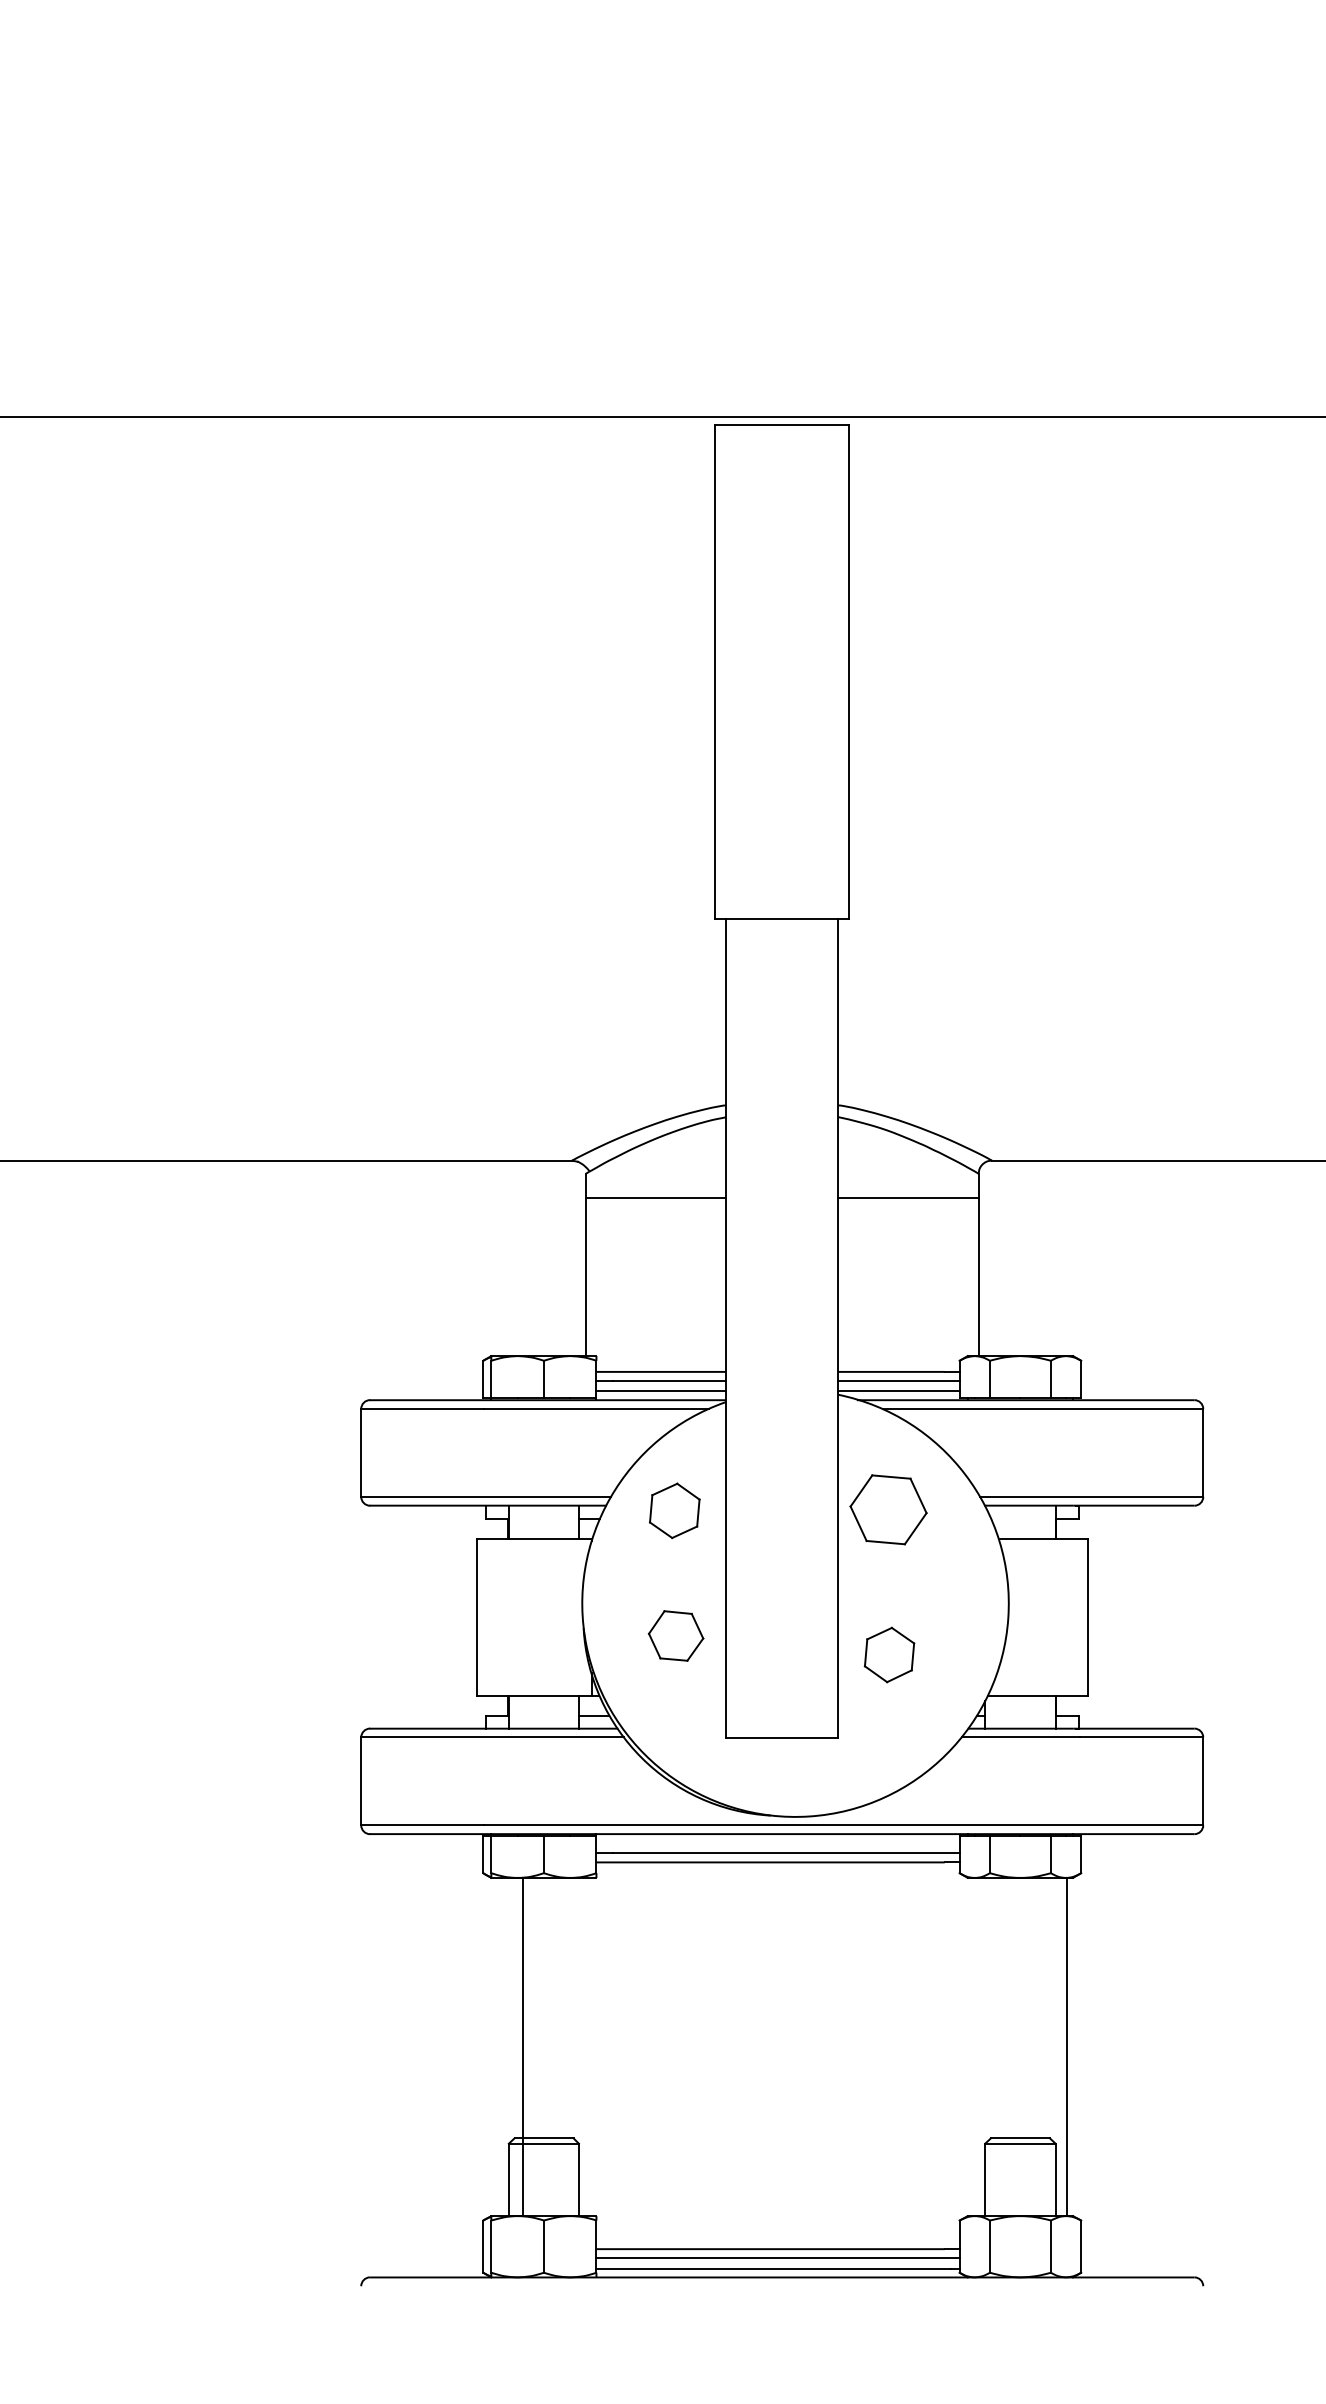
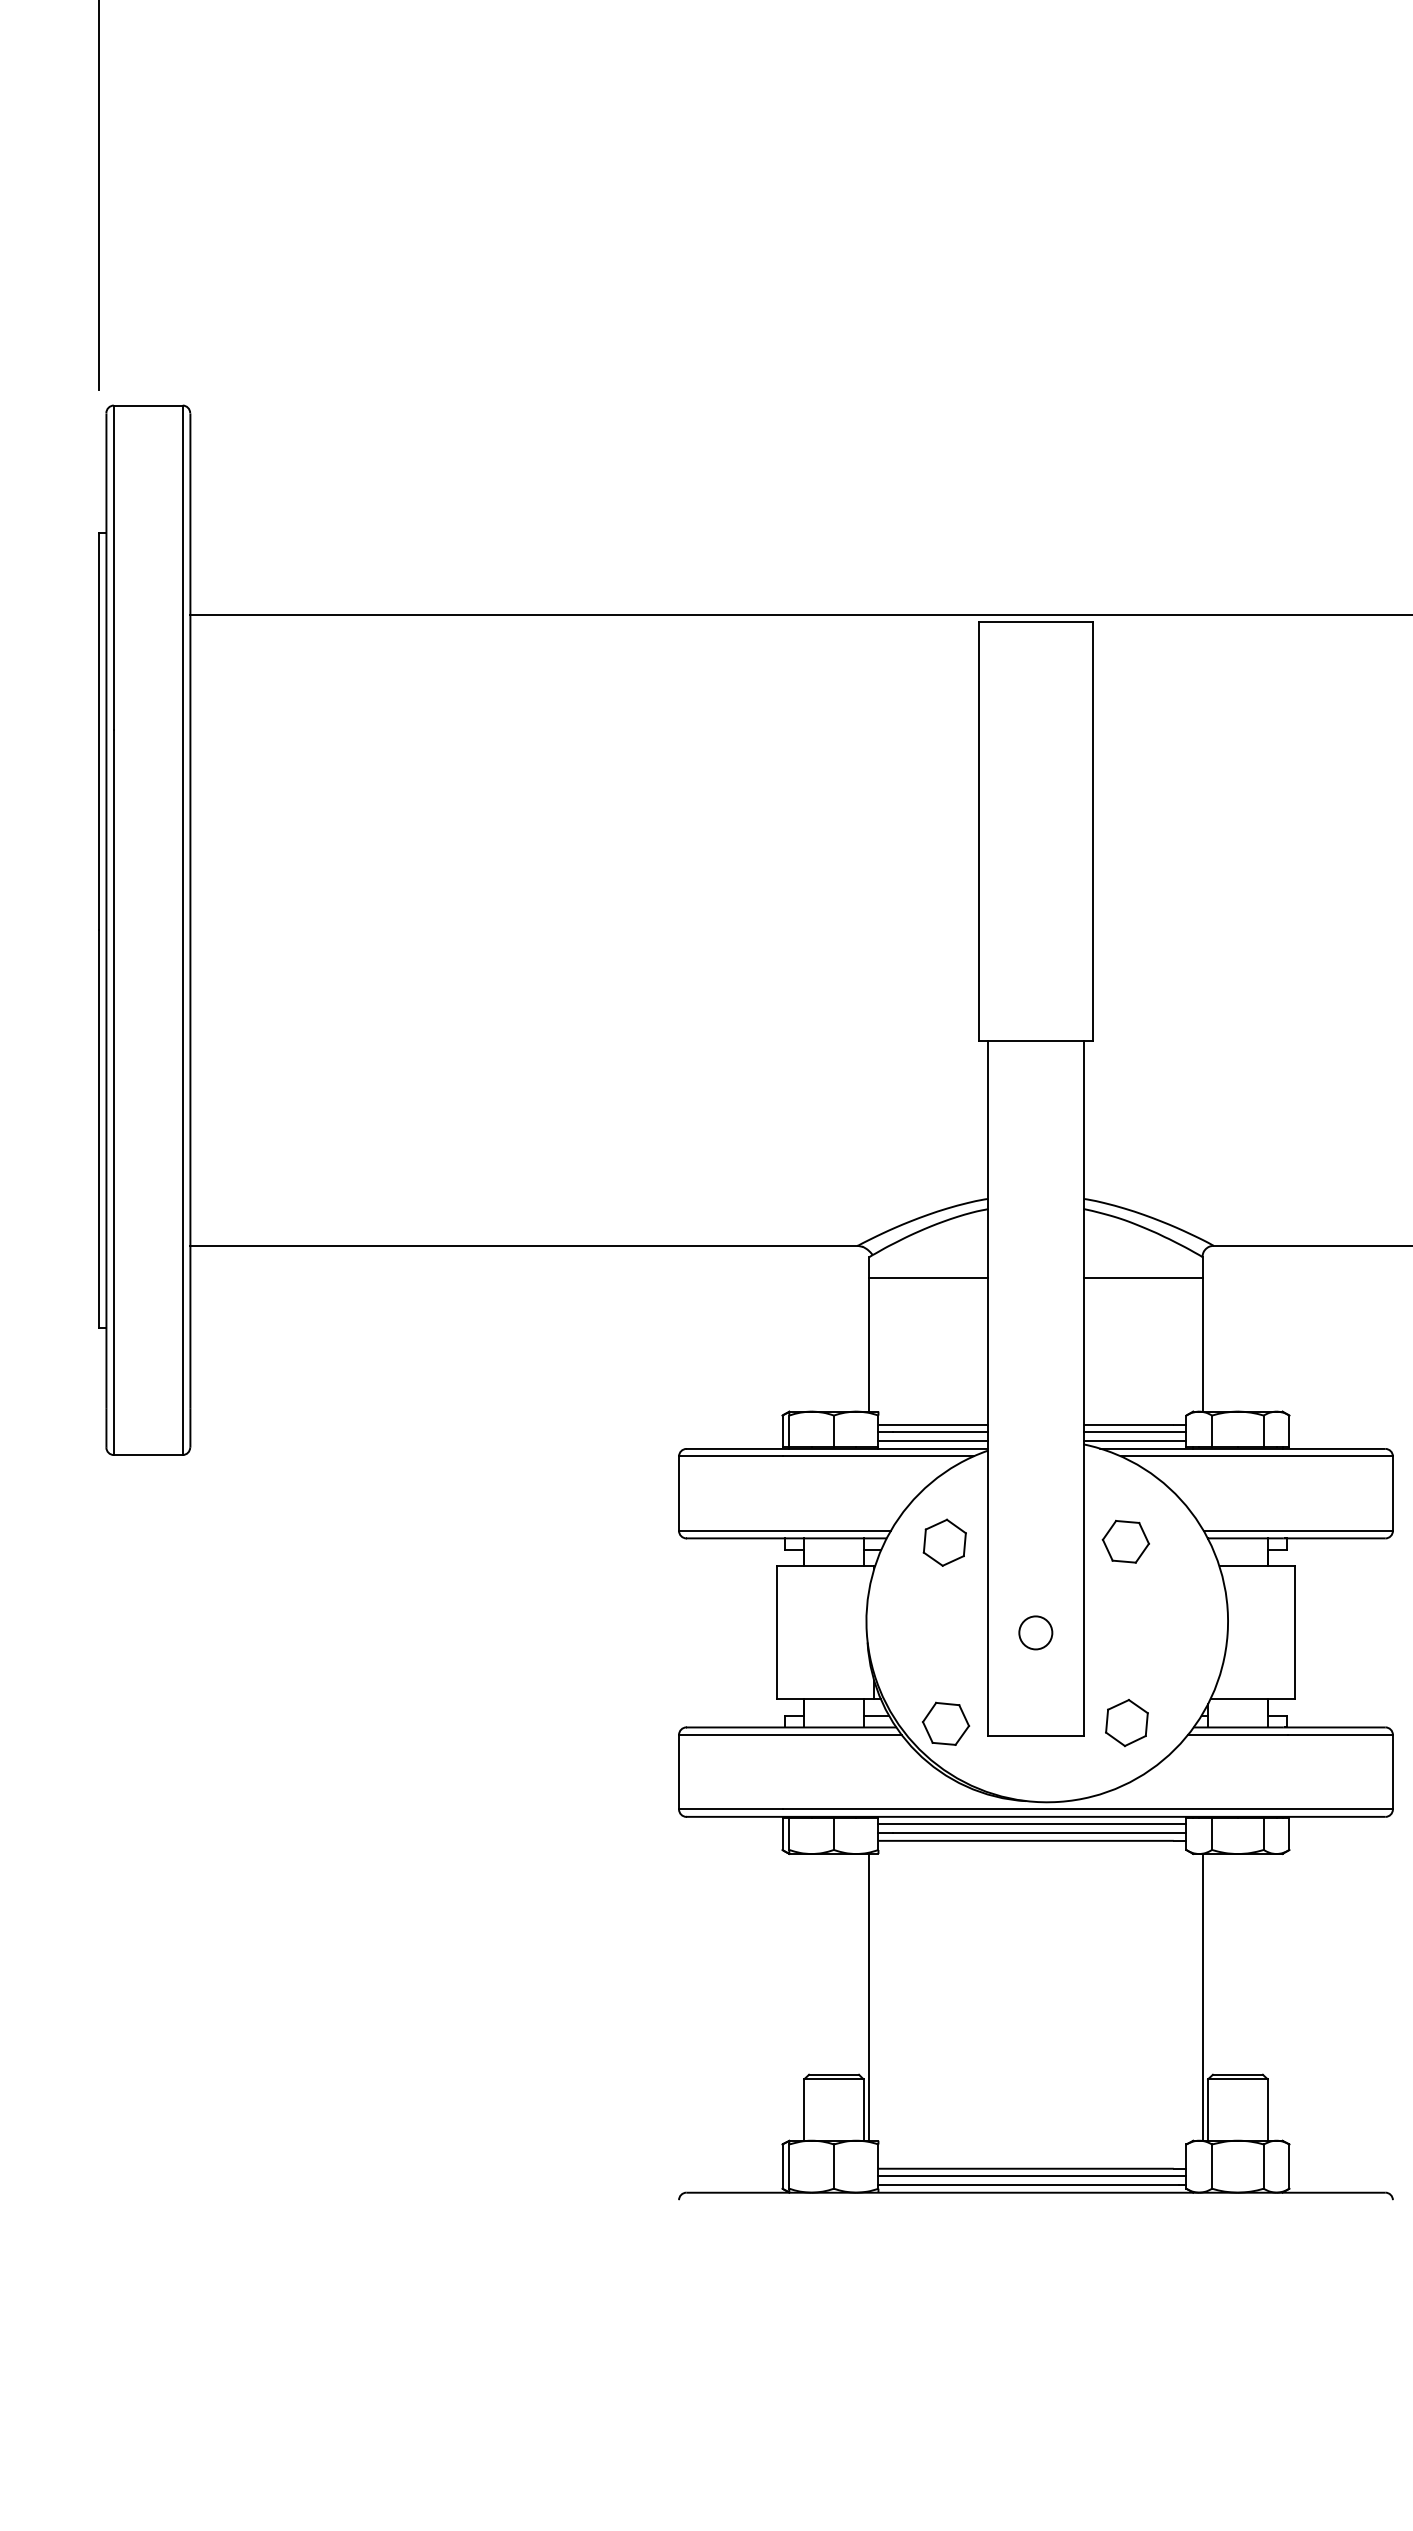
part: (887, 1509) -> (1125, 1541), size x0.71
circle: (781, 1616) -> (1035, 1632), added
part: (676, 1635) -> (946, 1723), moved
part: (889, 1655) -> (1126, 1723), moved
line: (778, 1843) -> (1032, 1824), added
line: (523, 2046) -> (869, 1996), moved
line: (1067, 2046) -> (1202, 1996), moved

